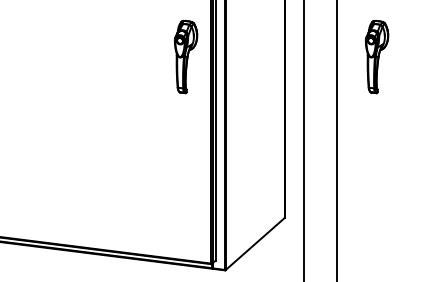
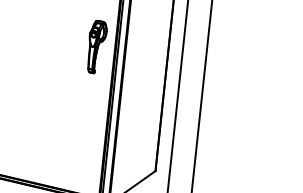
part: (376, 56) -> (234, 61), removed

